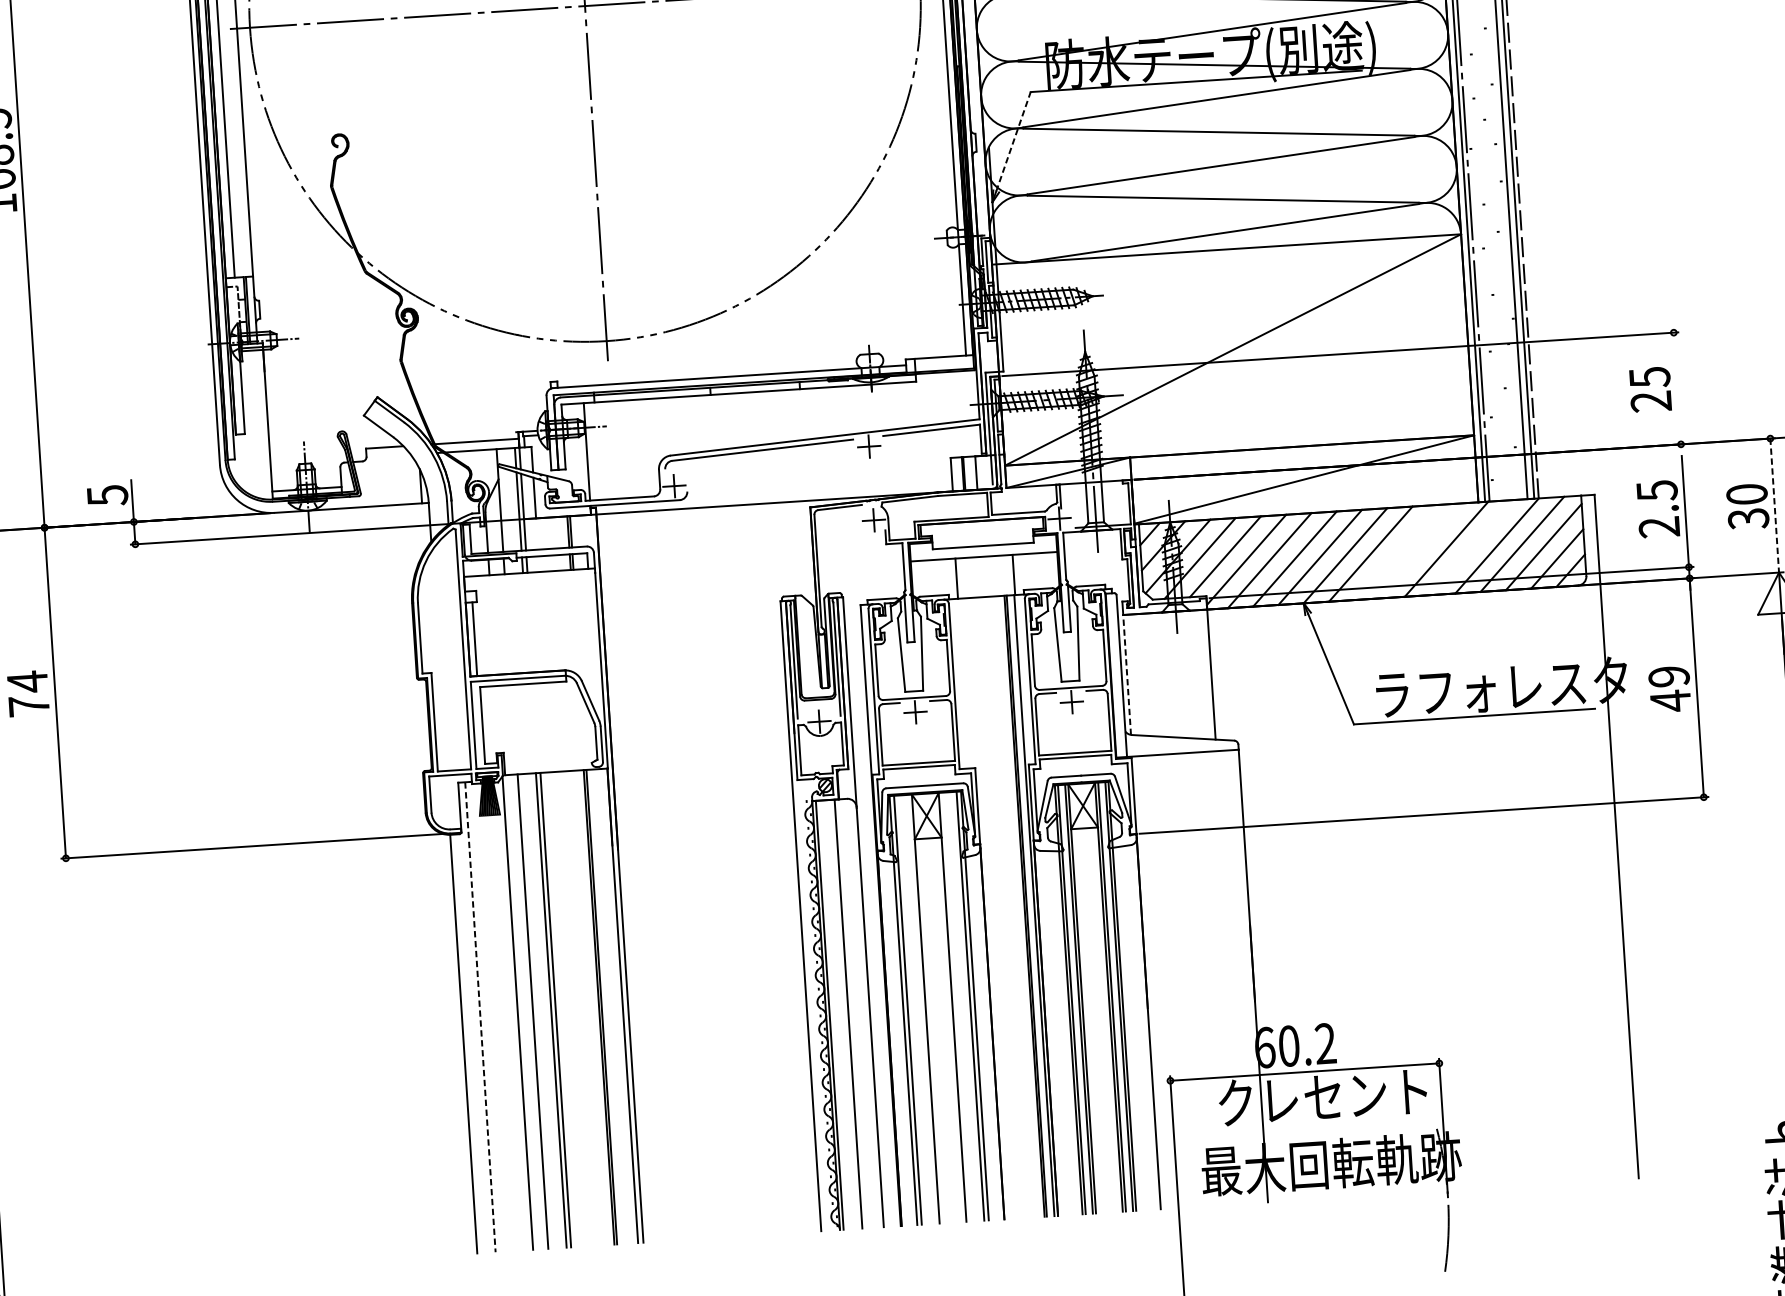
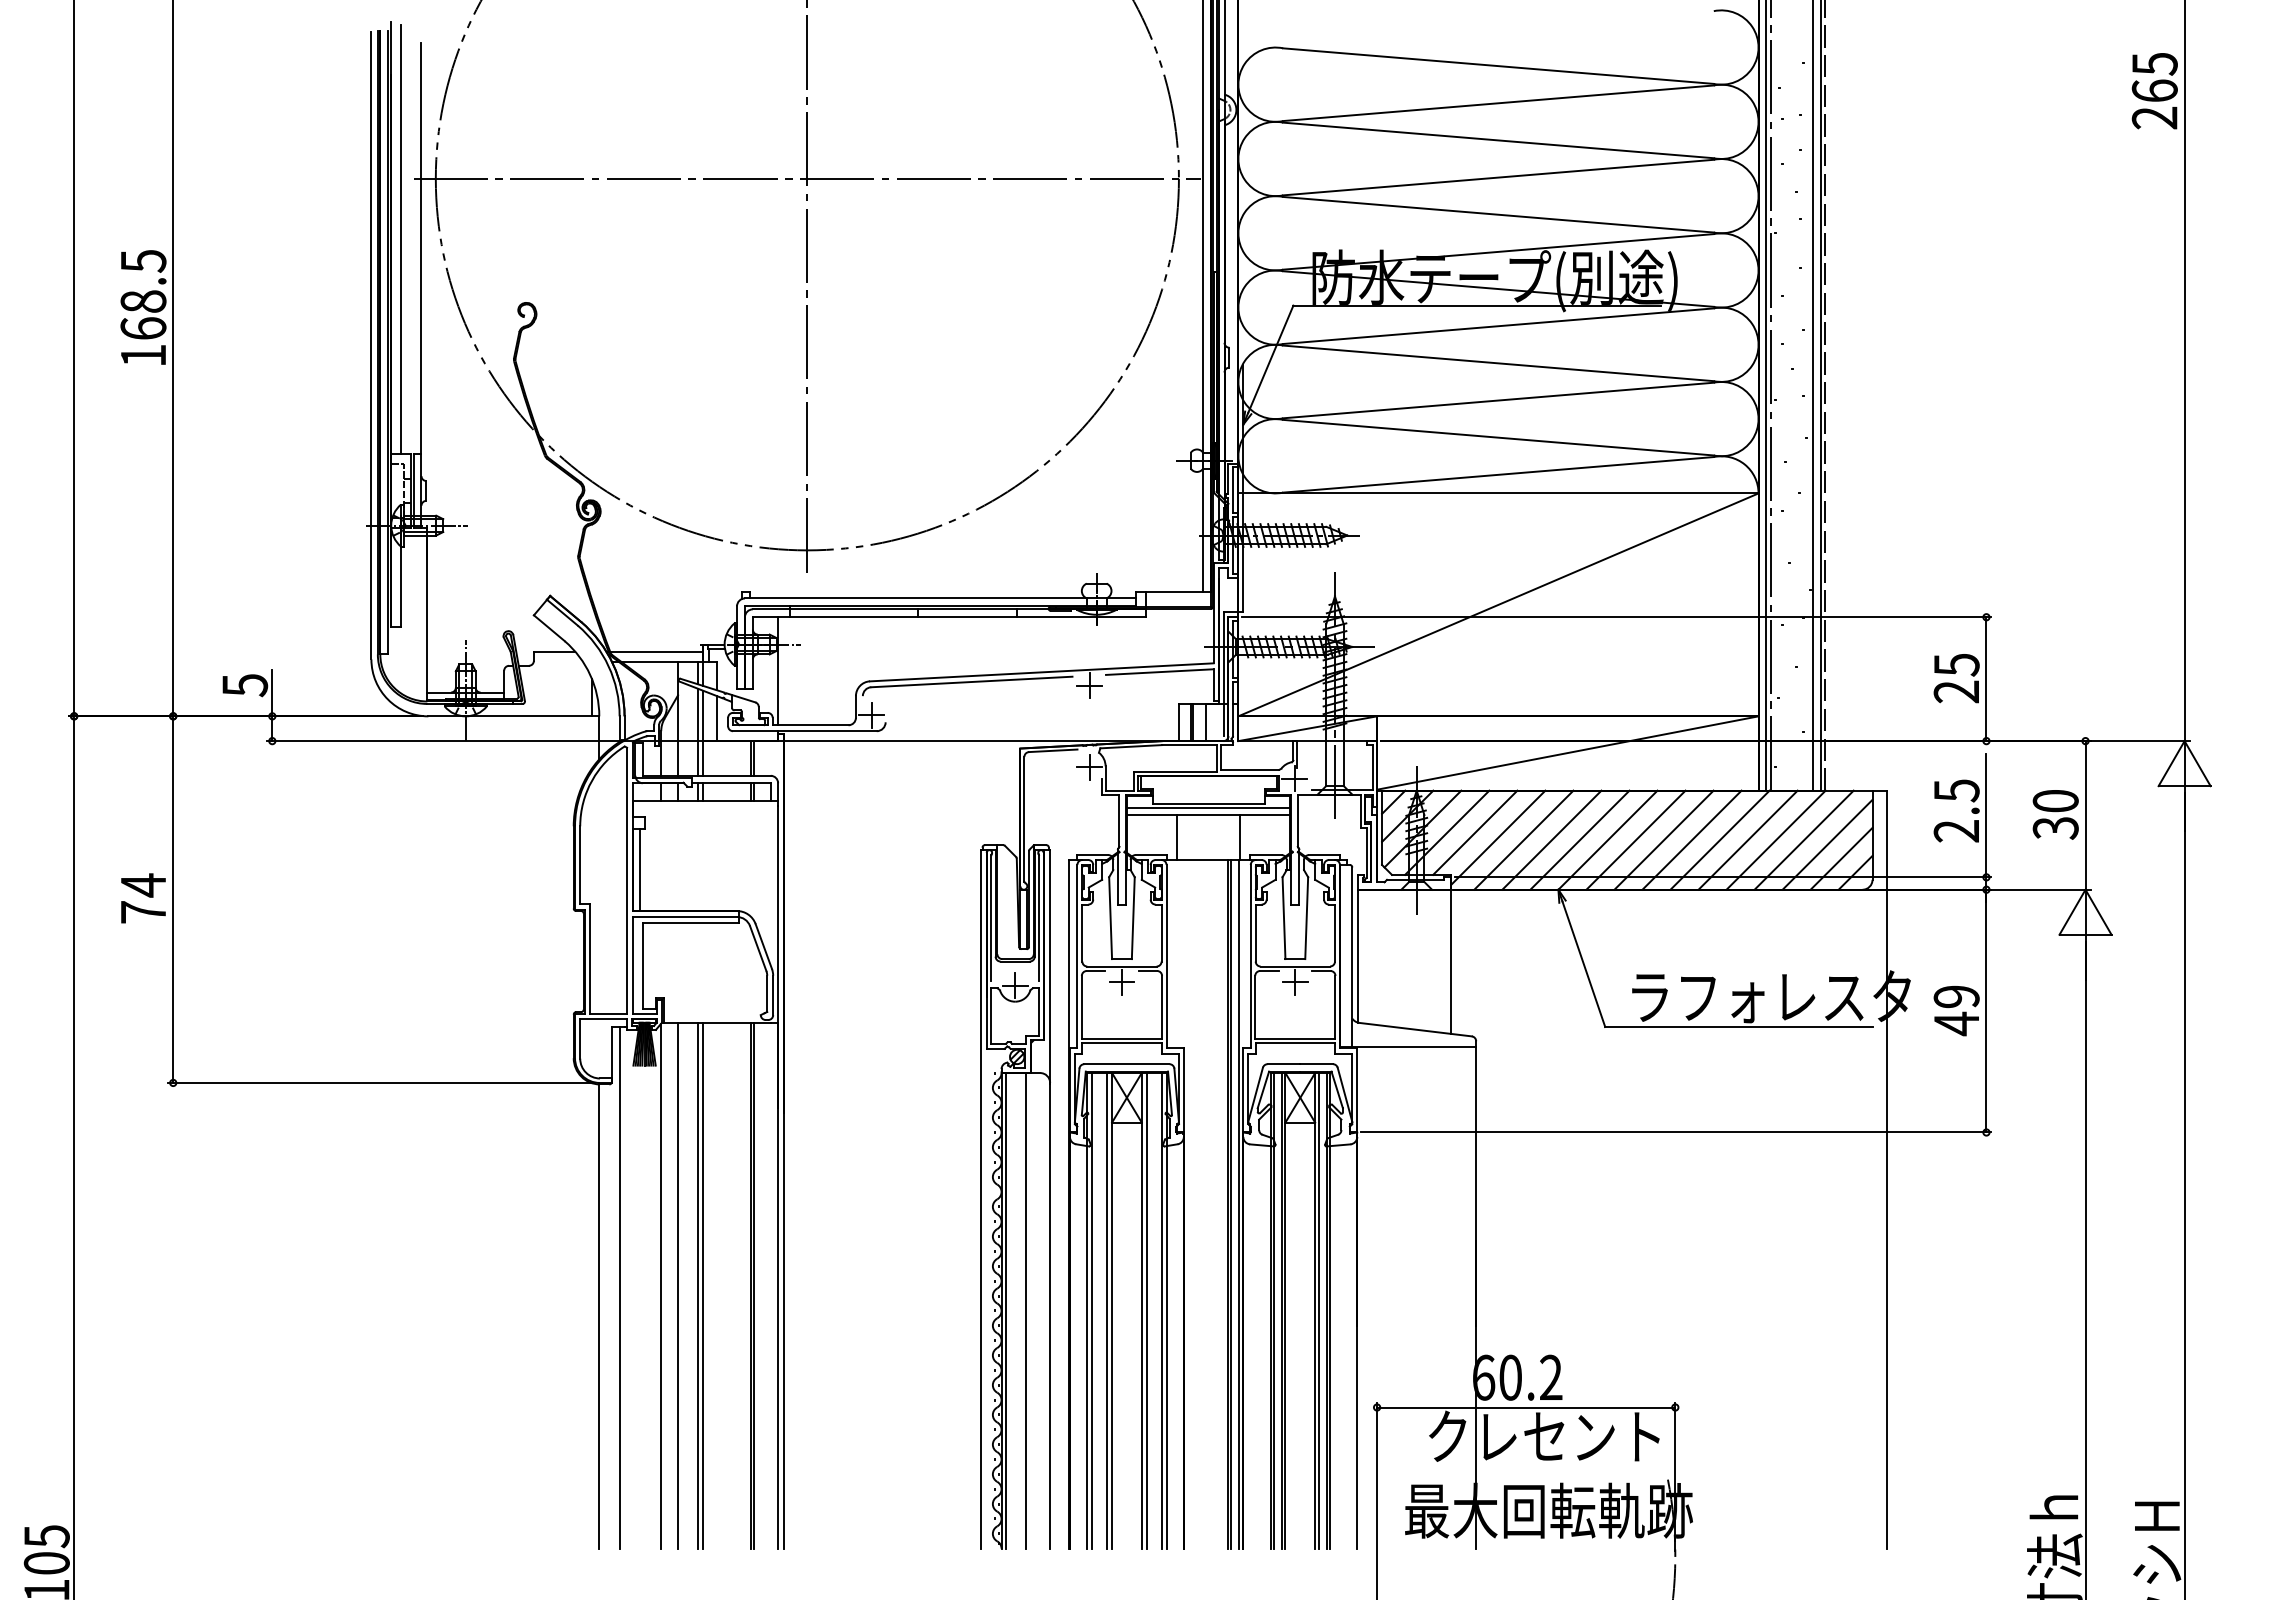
line: (1014, 141) -> (1271, 358), dashed -> solid
line: (1677, 388) -> (1986, 679), added
line: (1774, 505) -> (2085, 815), dashed -> solid
line: (1471, 547) -> (1747, 839), added
line: (983, 550) -> (1208, 808), added
line: (1420, 550) -> (1691, 839), added
line: (1395, 551) -> (1663, 839), added
line: (1127, 675) -> (1358, 956), dashed -> solid
line: (956, 1006) -> (1146, 1310), added
line: (921, 1009) -> (1107, 1310), added
line: (480, 1017) -> (619, 1288), dashed -> solid

